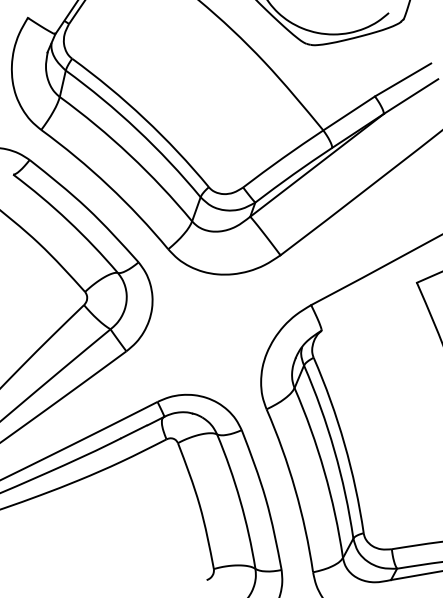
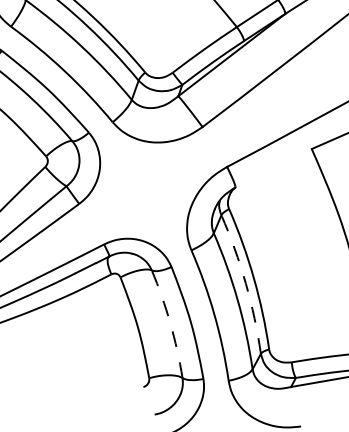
arc: (334, 450) -> (245, 283), solid -> dashed
arc: (240, 500) -> (170, 323), solid -> dashed

